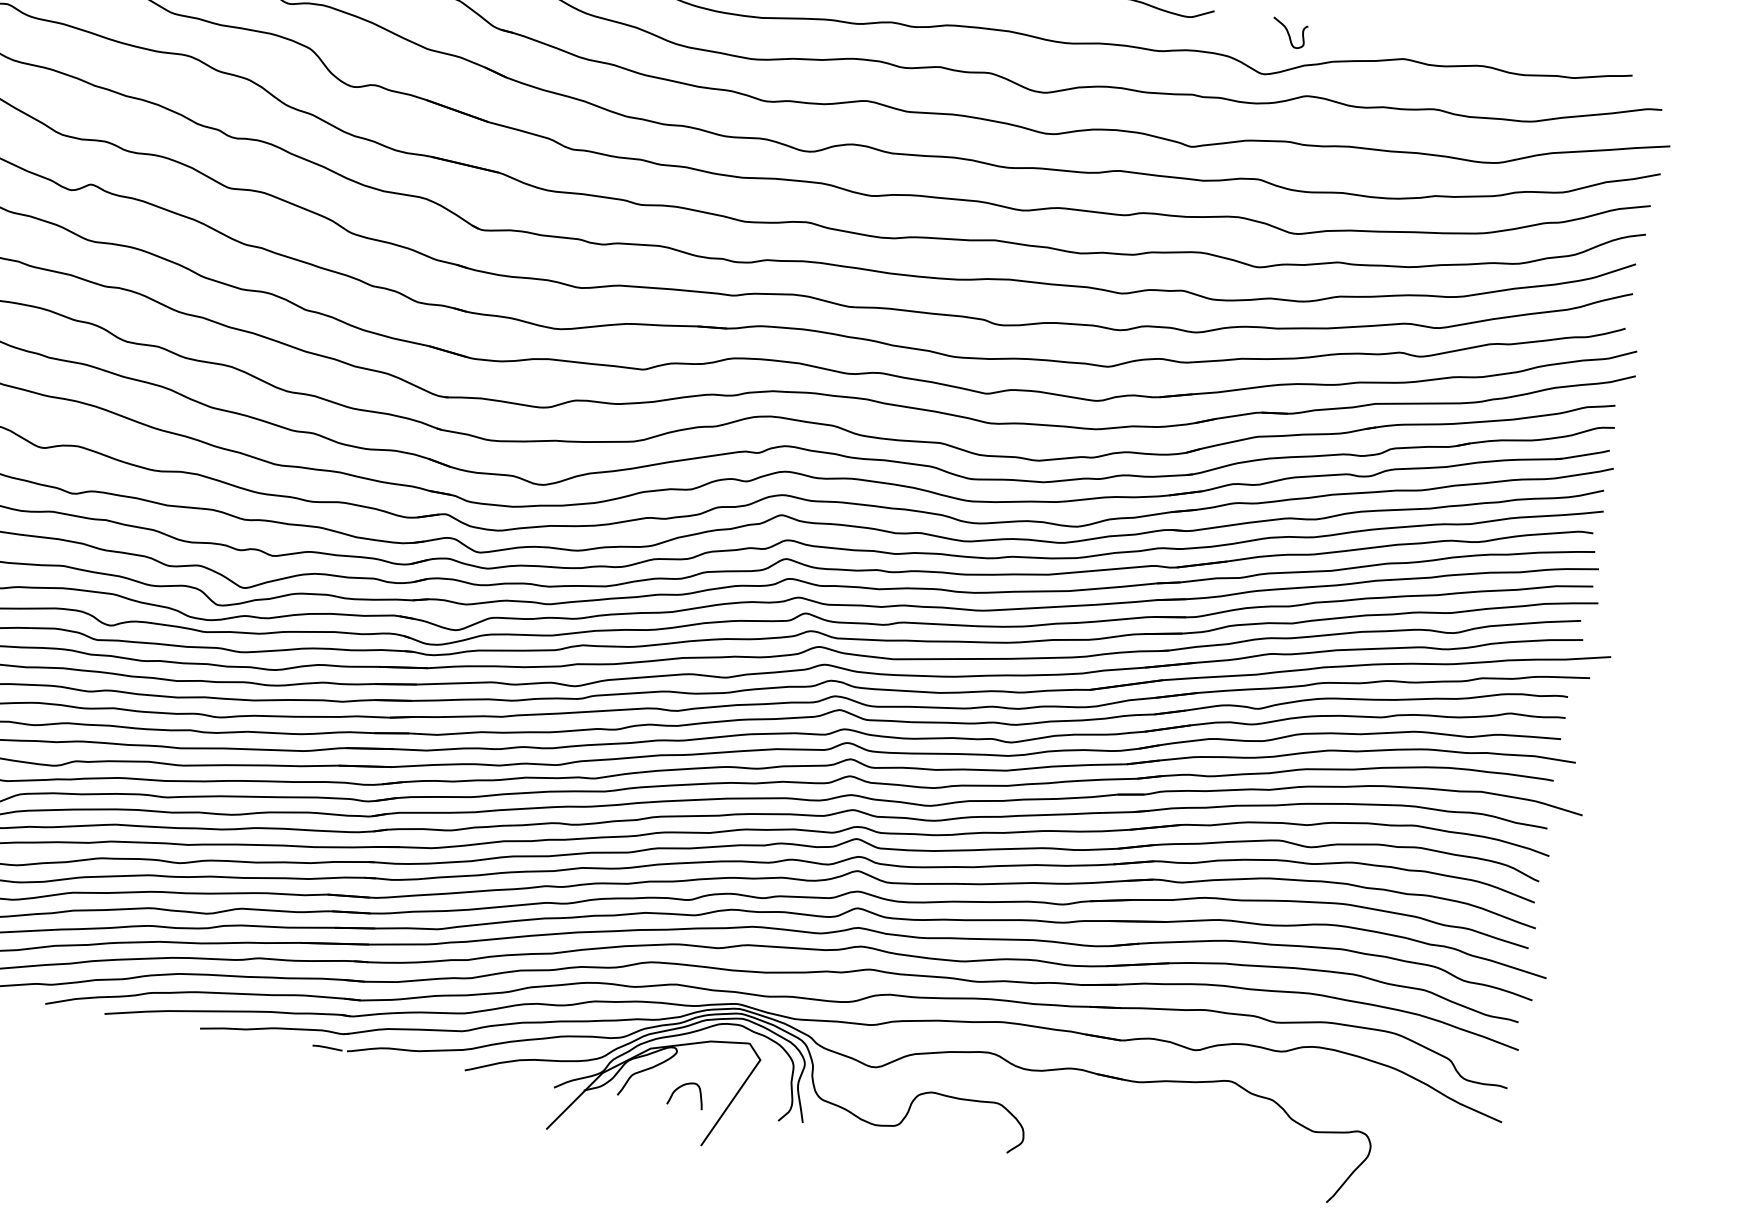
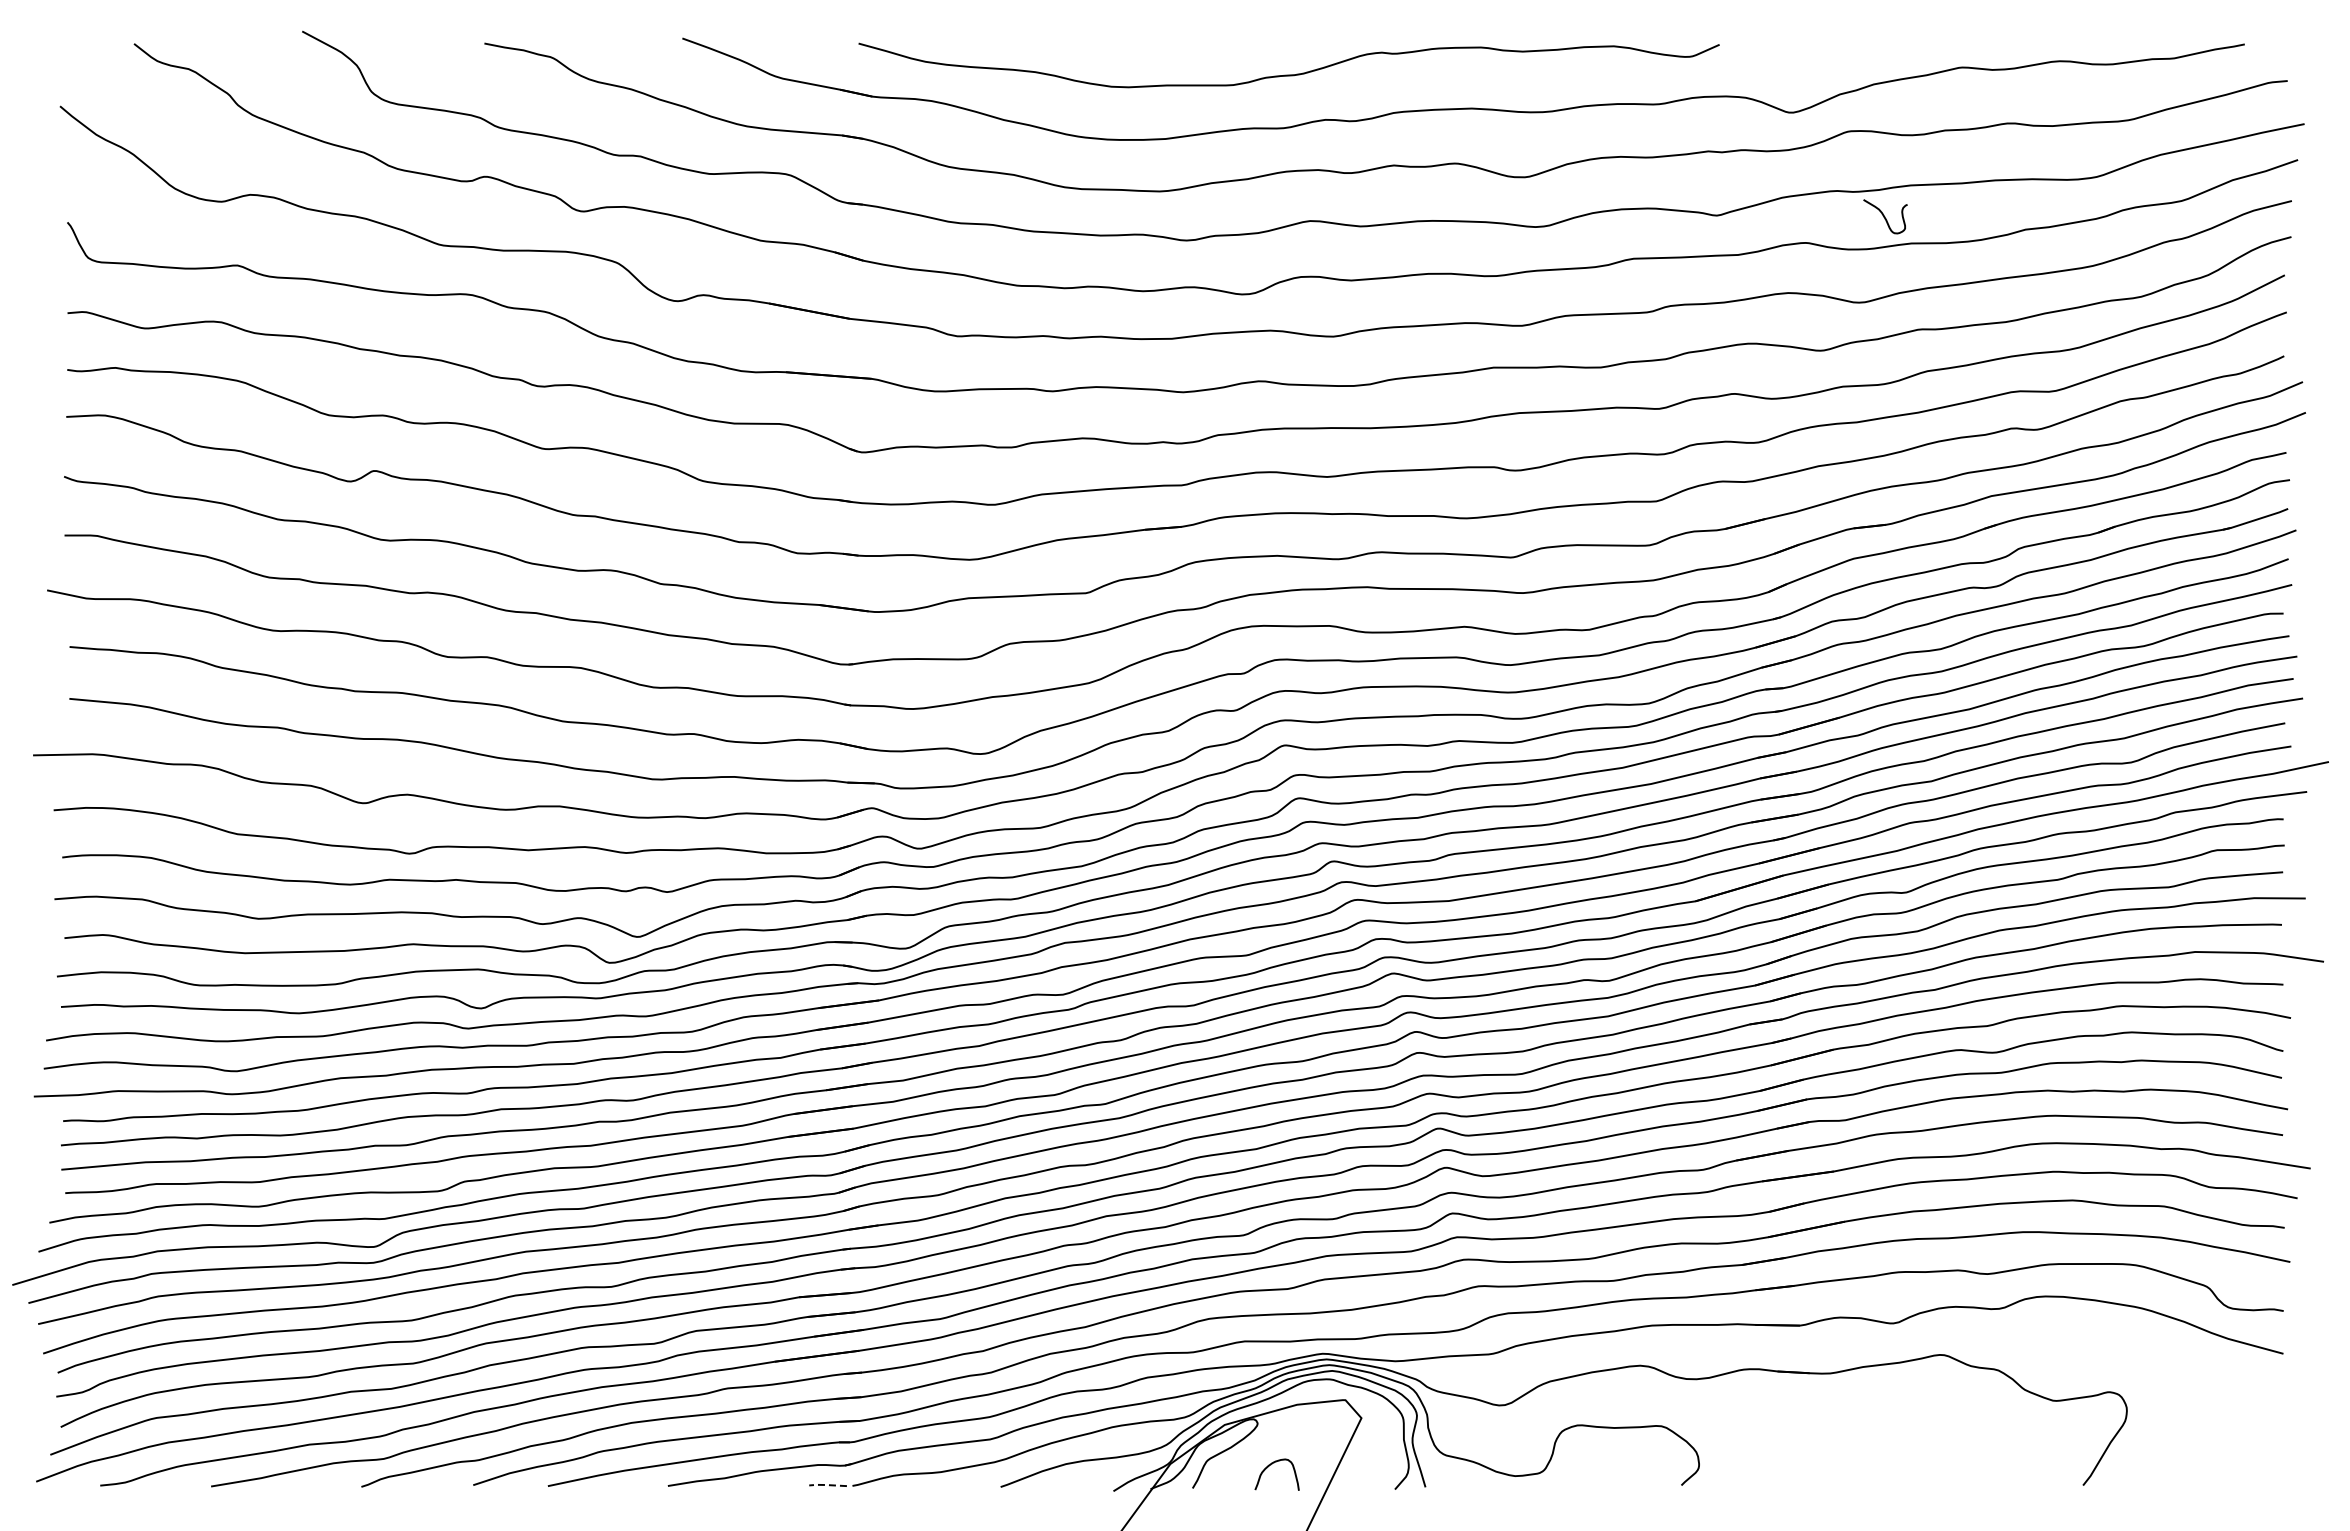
curve: (1289, 33) -> (1885, 216), moved
line: (326, 1047) -> (826, 1485), solid -> dashed

